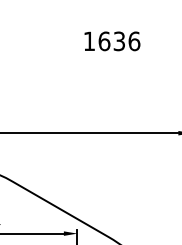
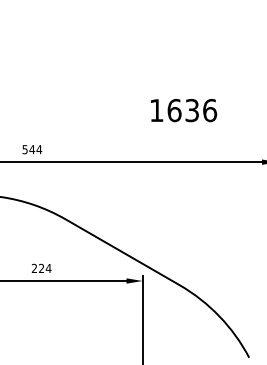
text: (112, 41) -> (184, 110), moved

